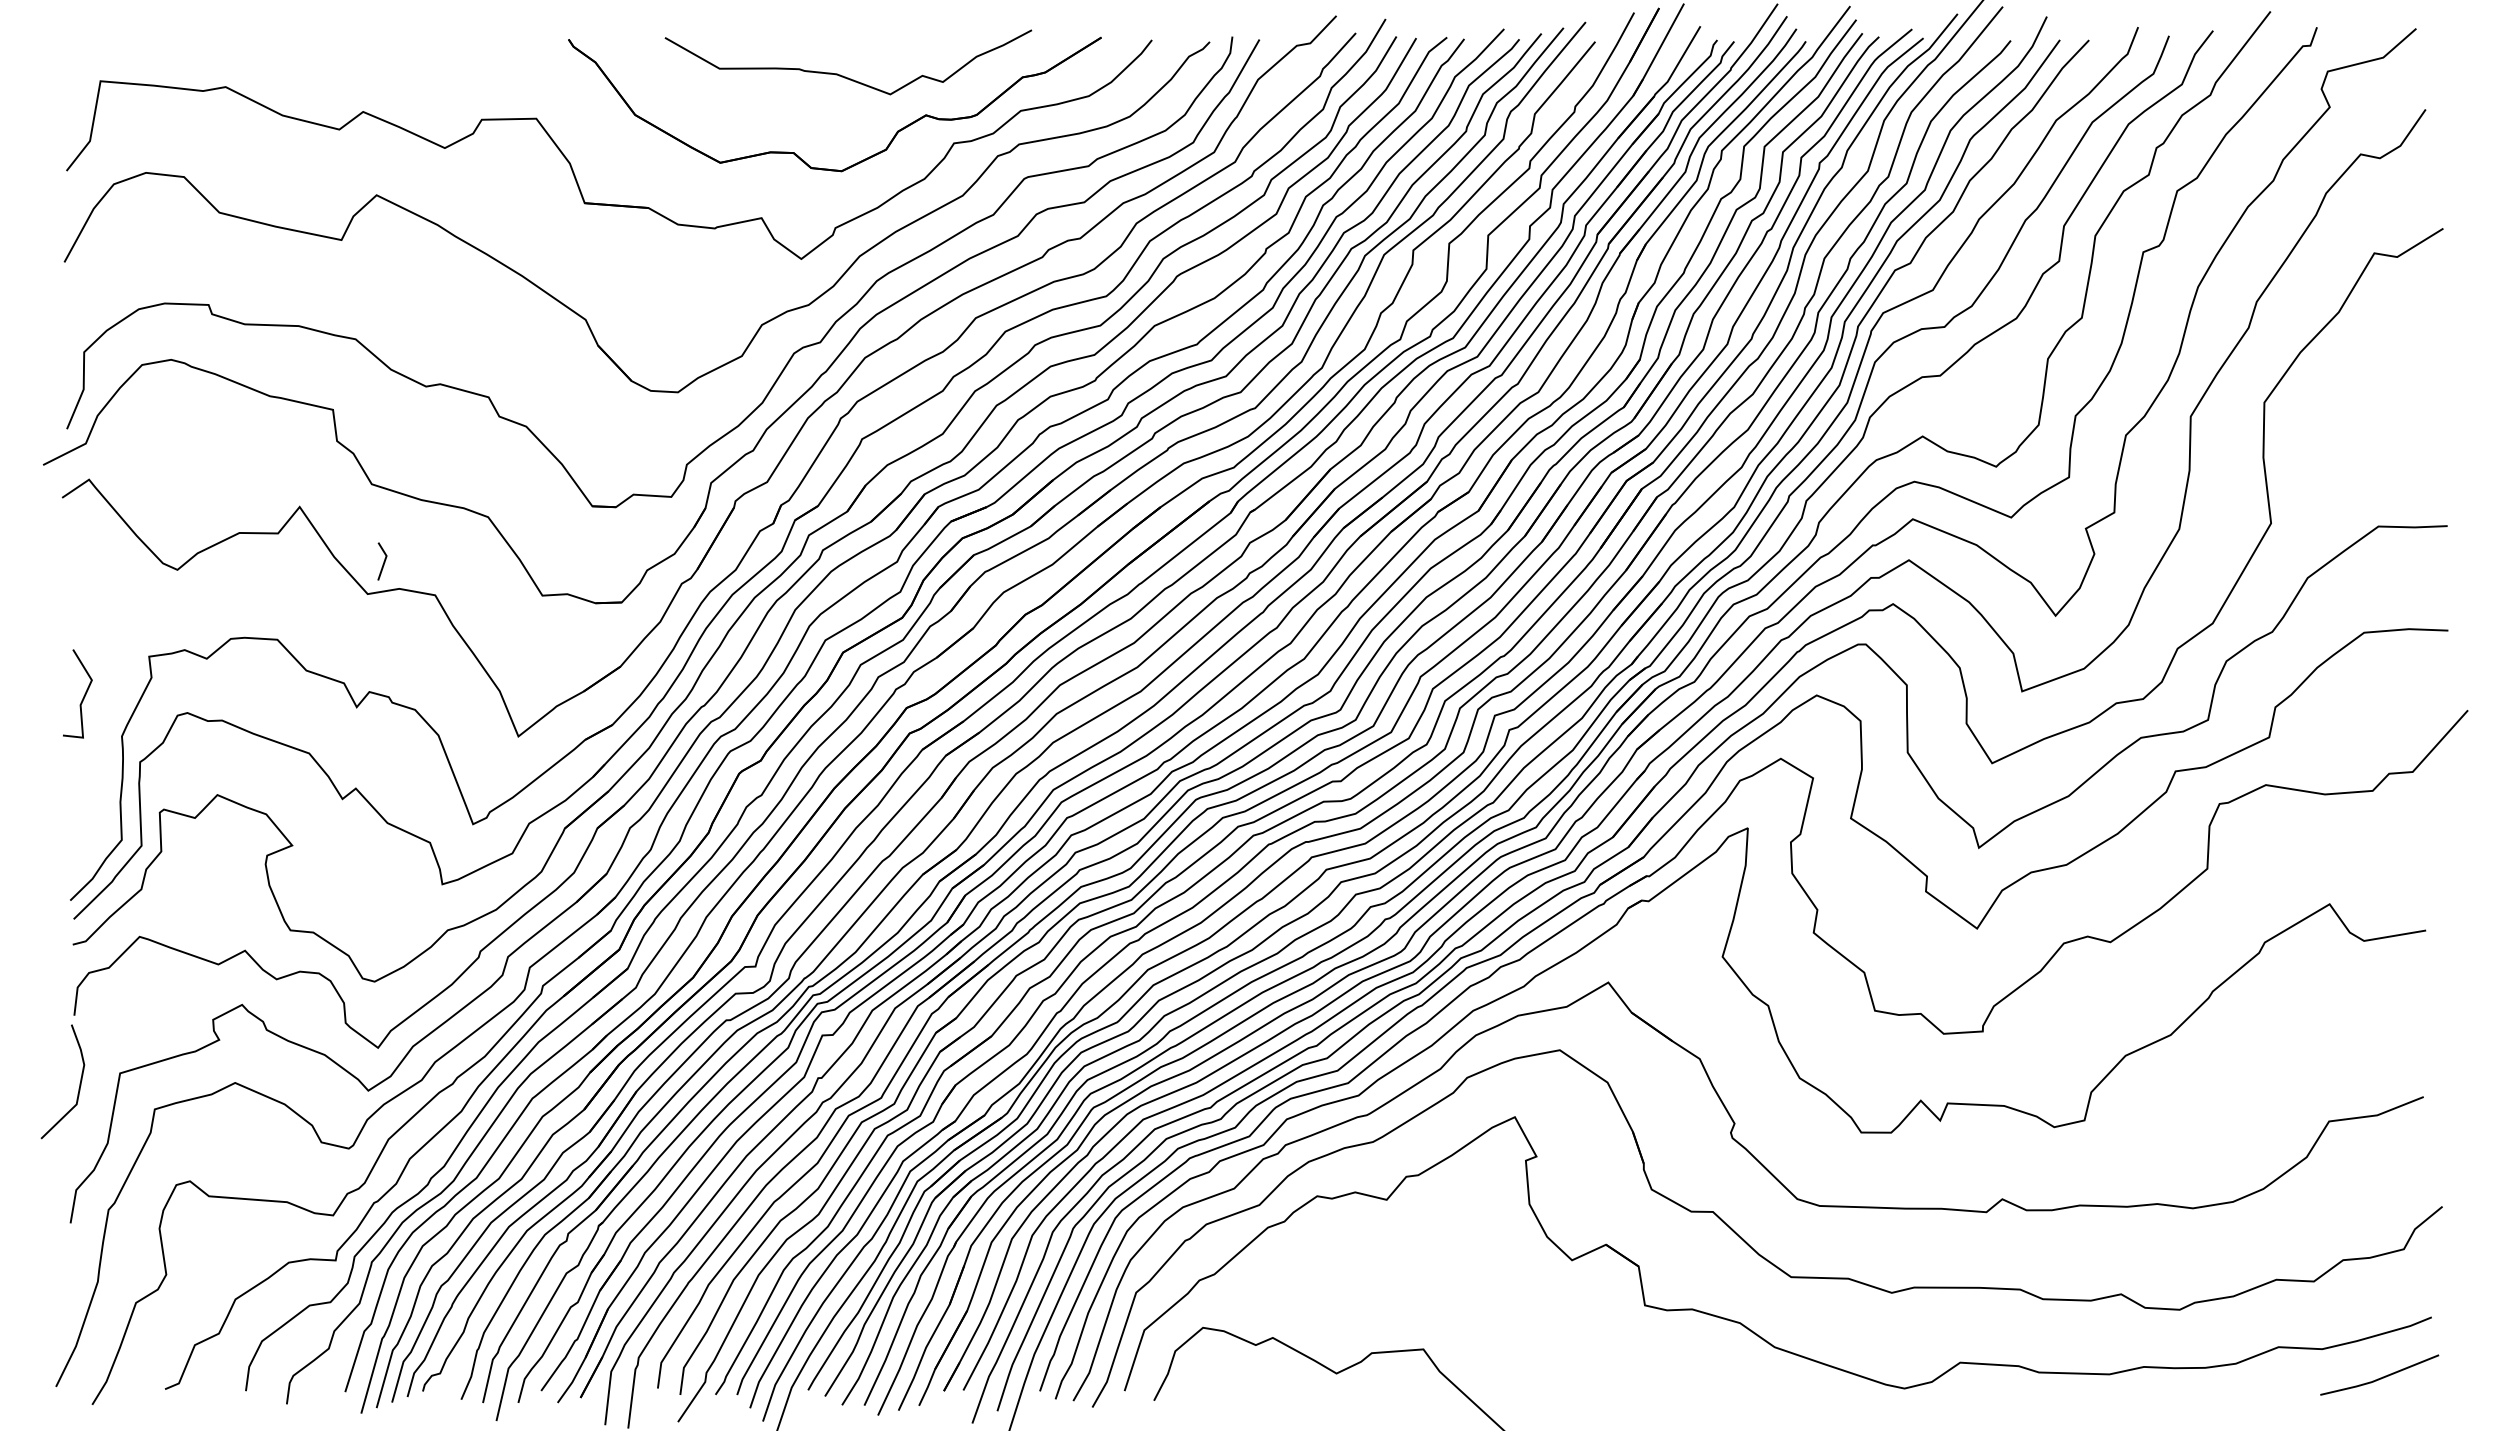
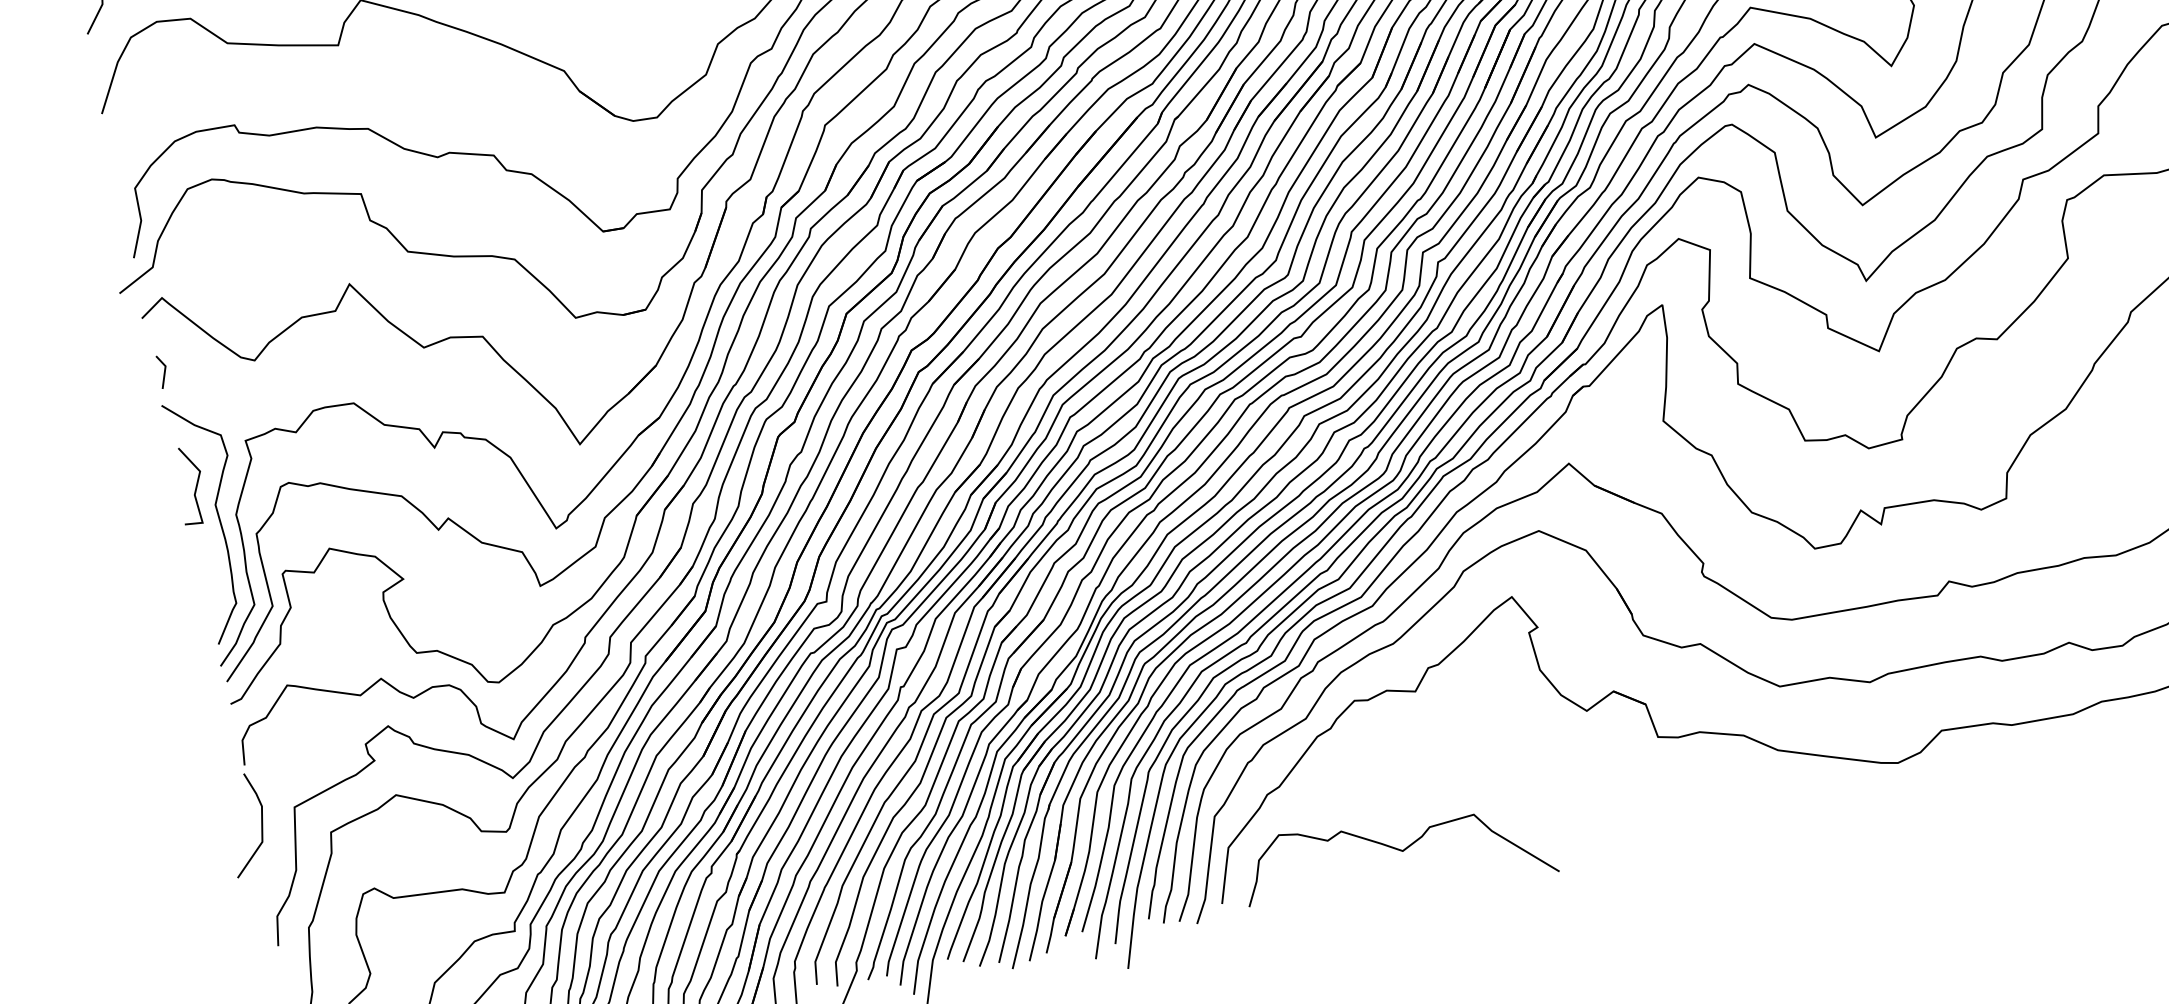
line: (383, 561) -> (163, 371), moved
curve: (101, 737) -> (218, 519), added

